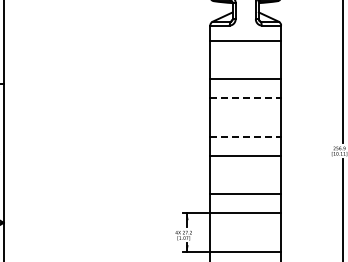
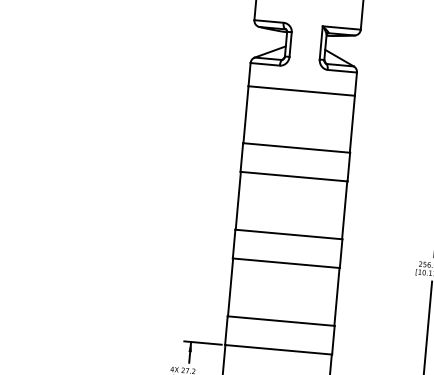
line: (245, 98) -> (293, 177), dashed -> solid
line: (245, 136) -> (288, 234), dashed -> solid

